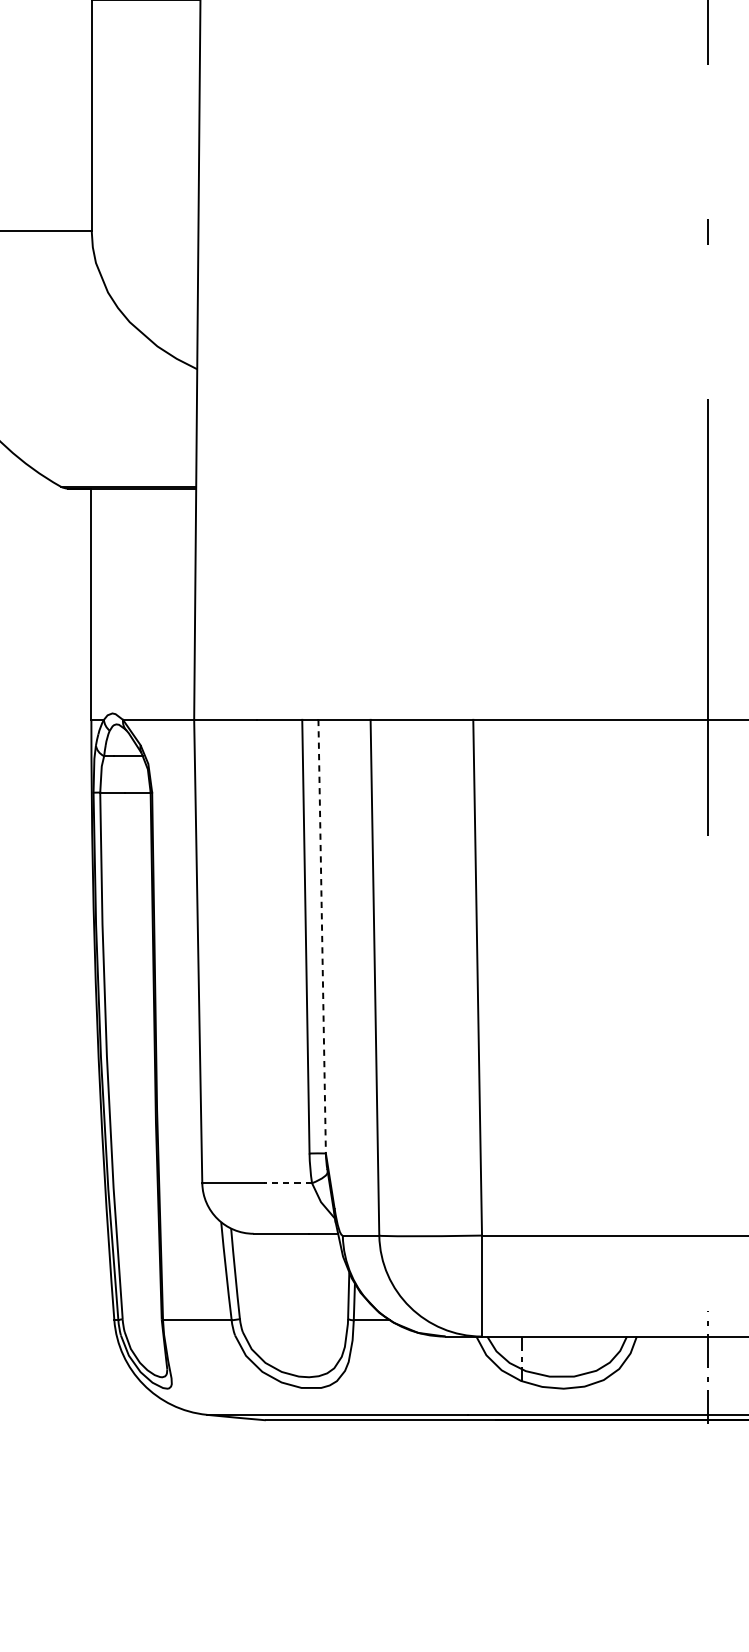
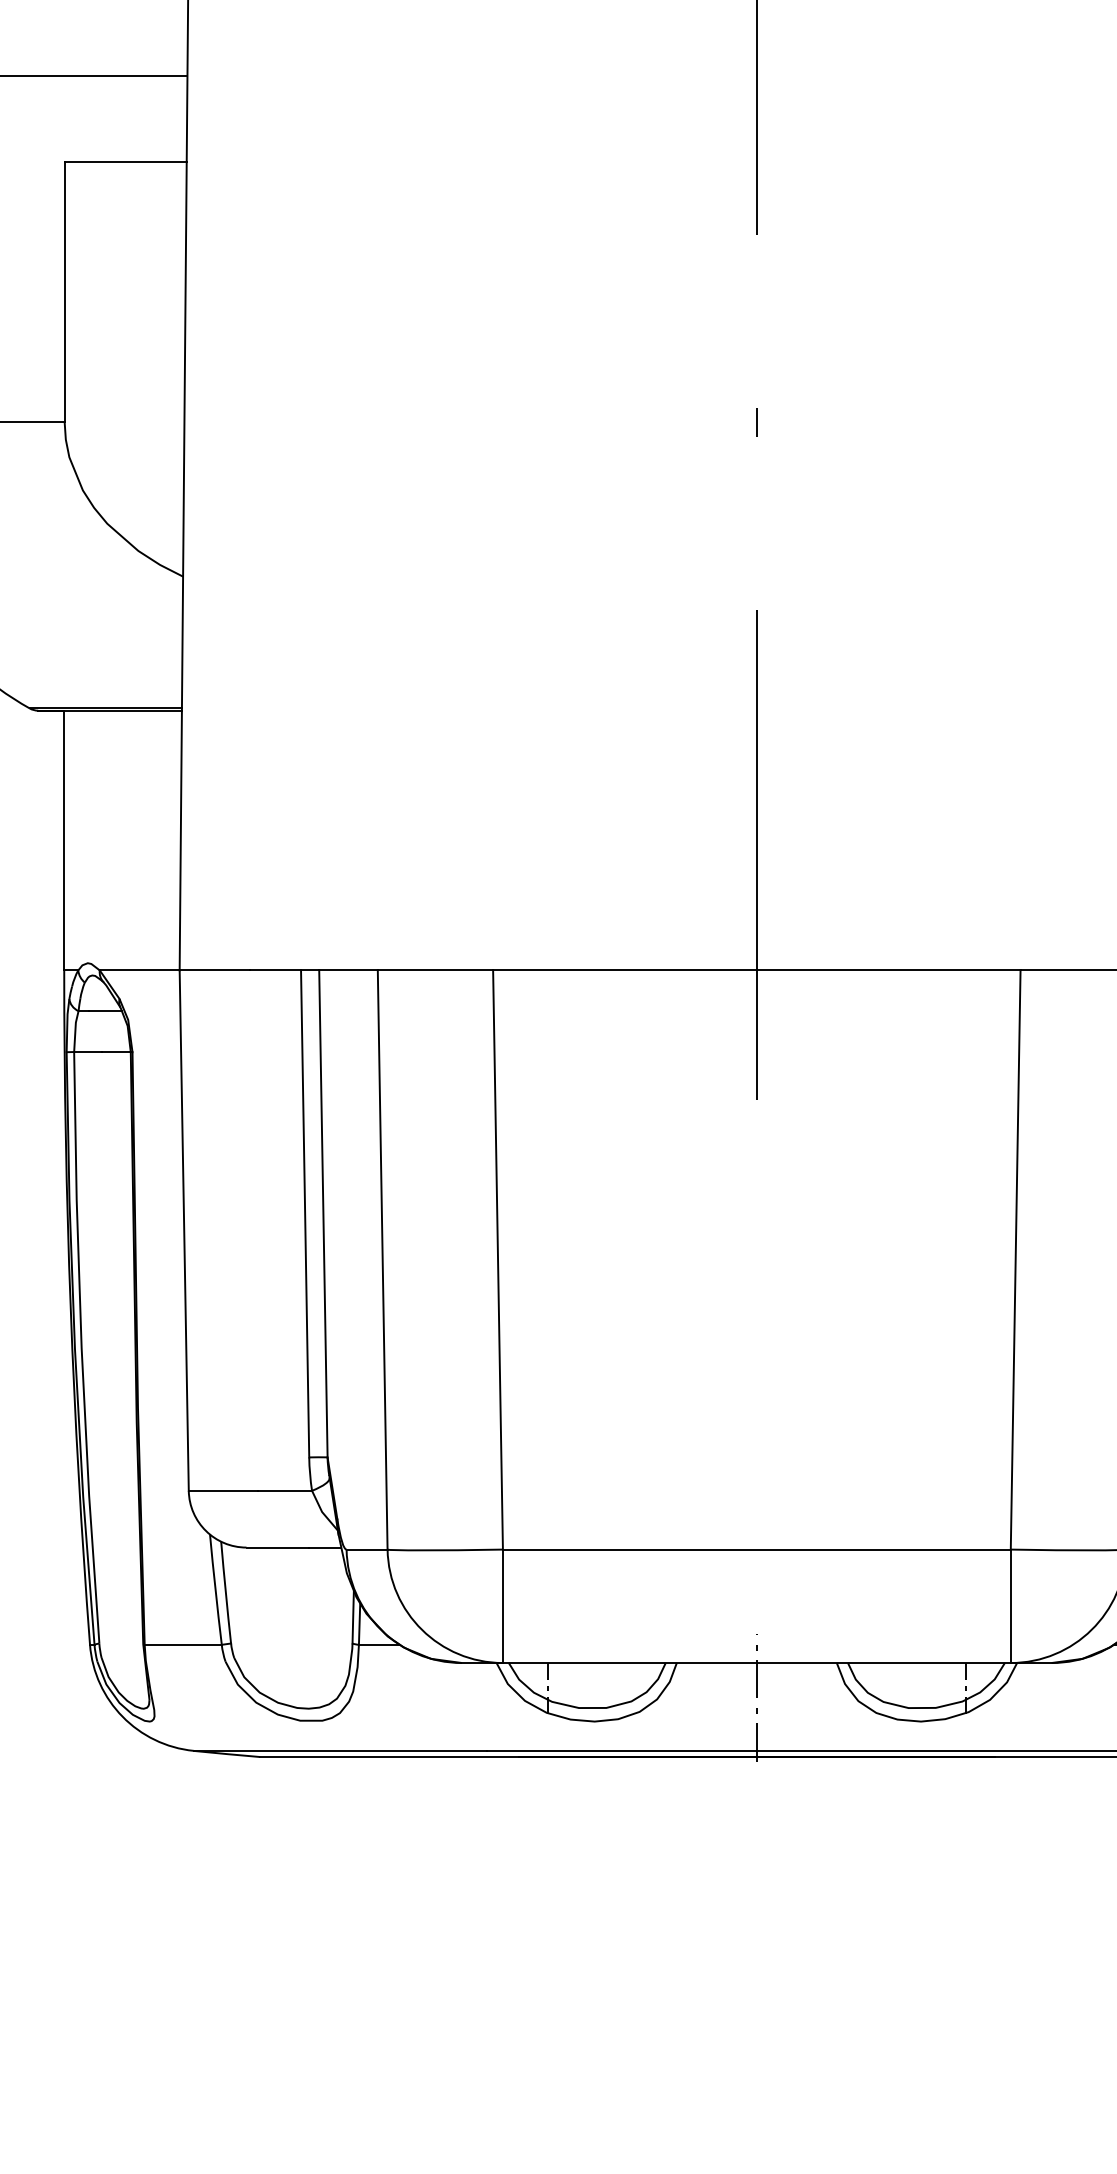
line: (322, 936) -> (323, 1213), dashed -> solid
line: (288, 1182) -> (285, 1490), dashed -> solid

